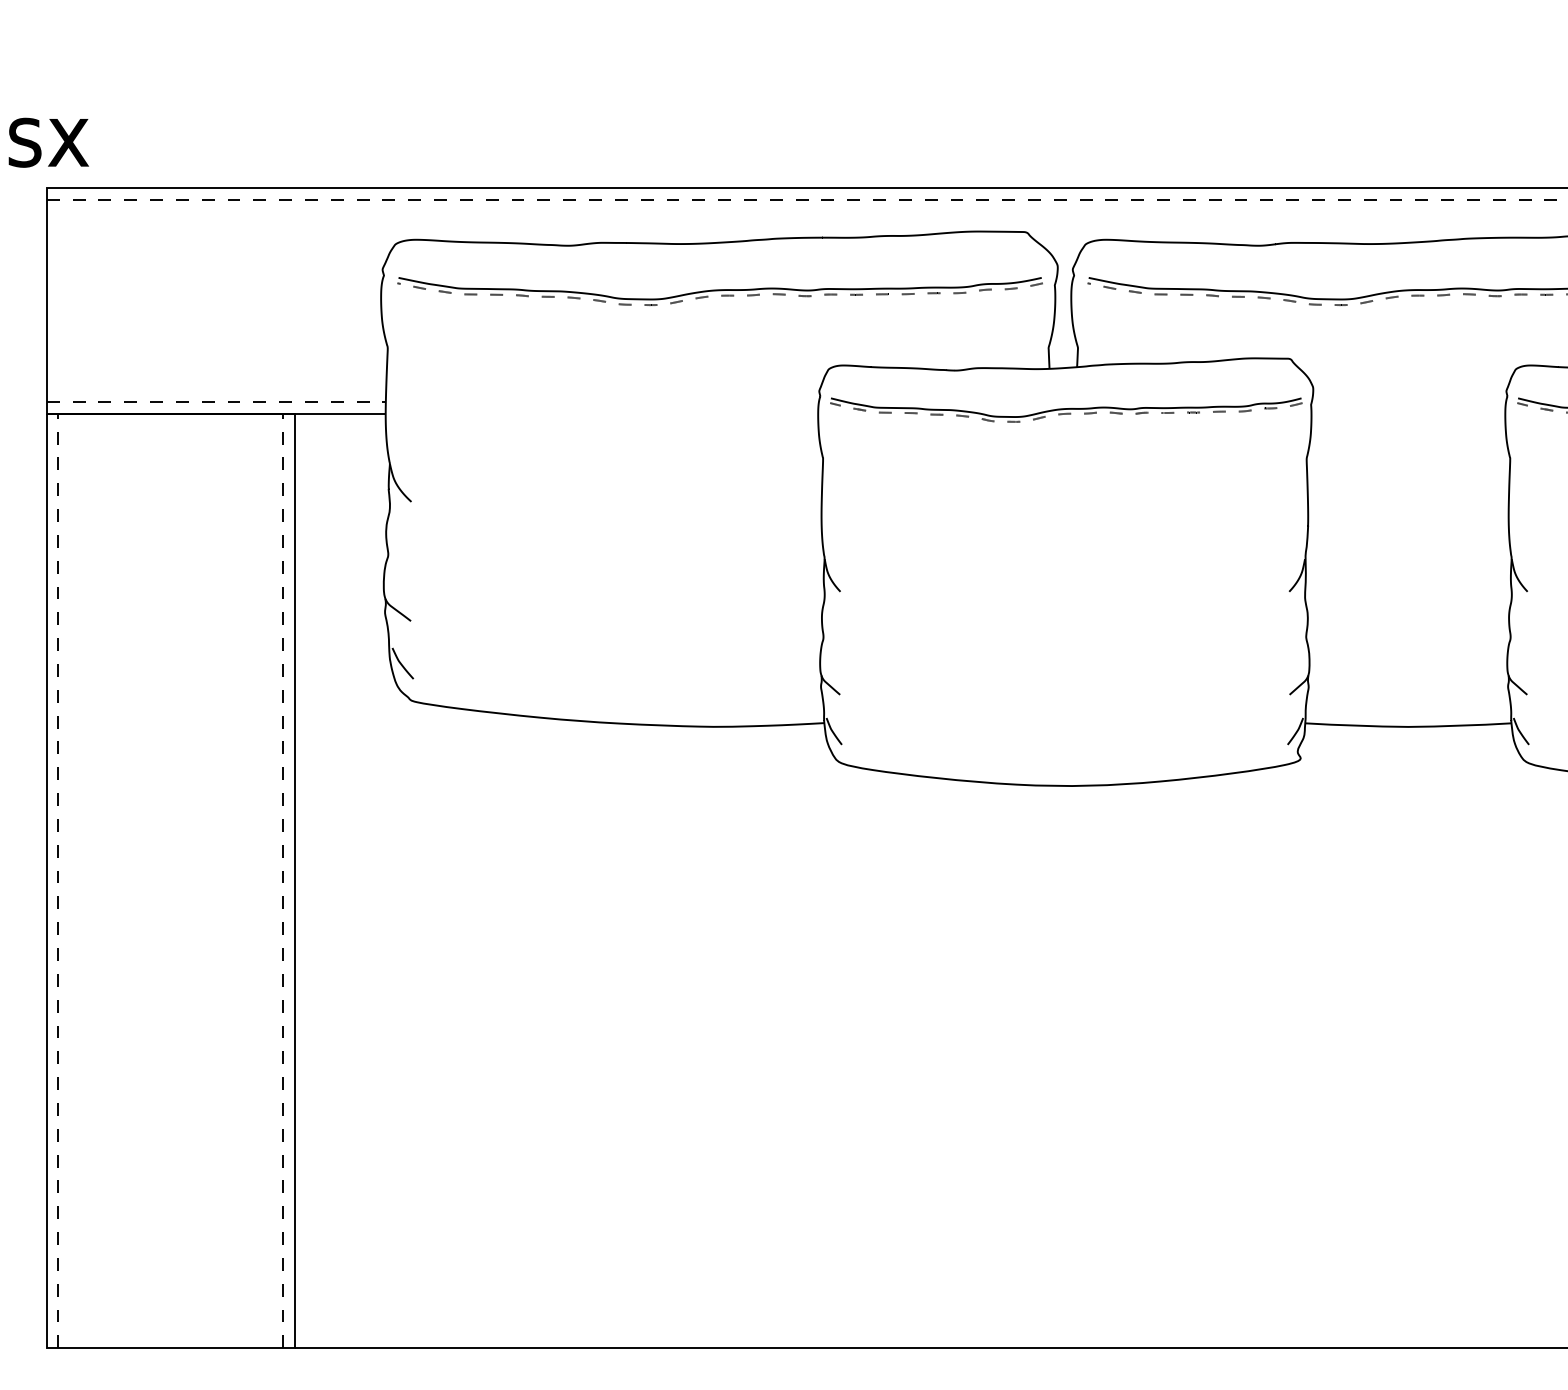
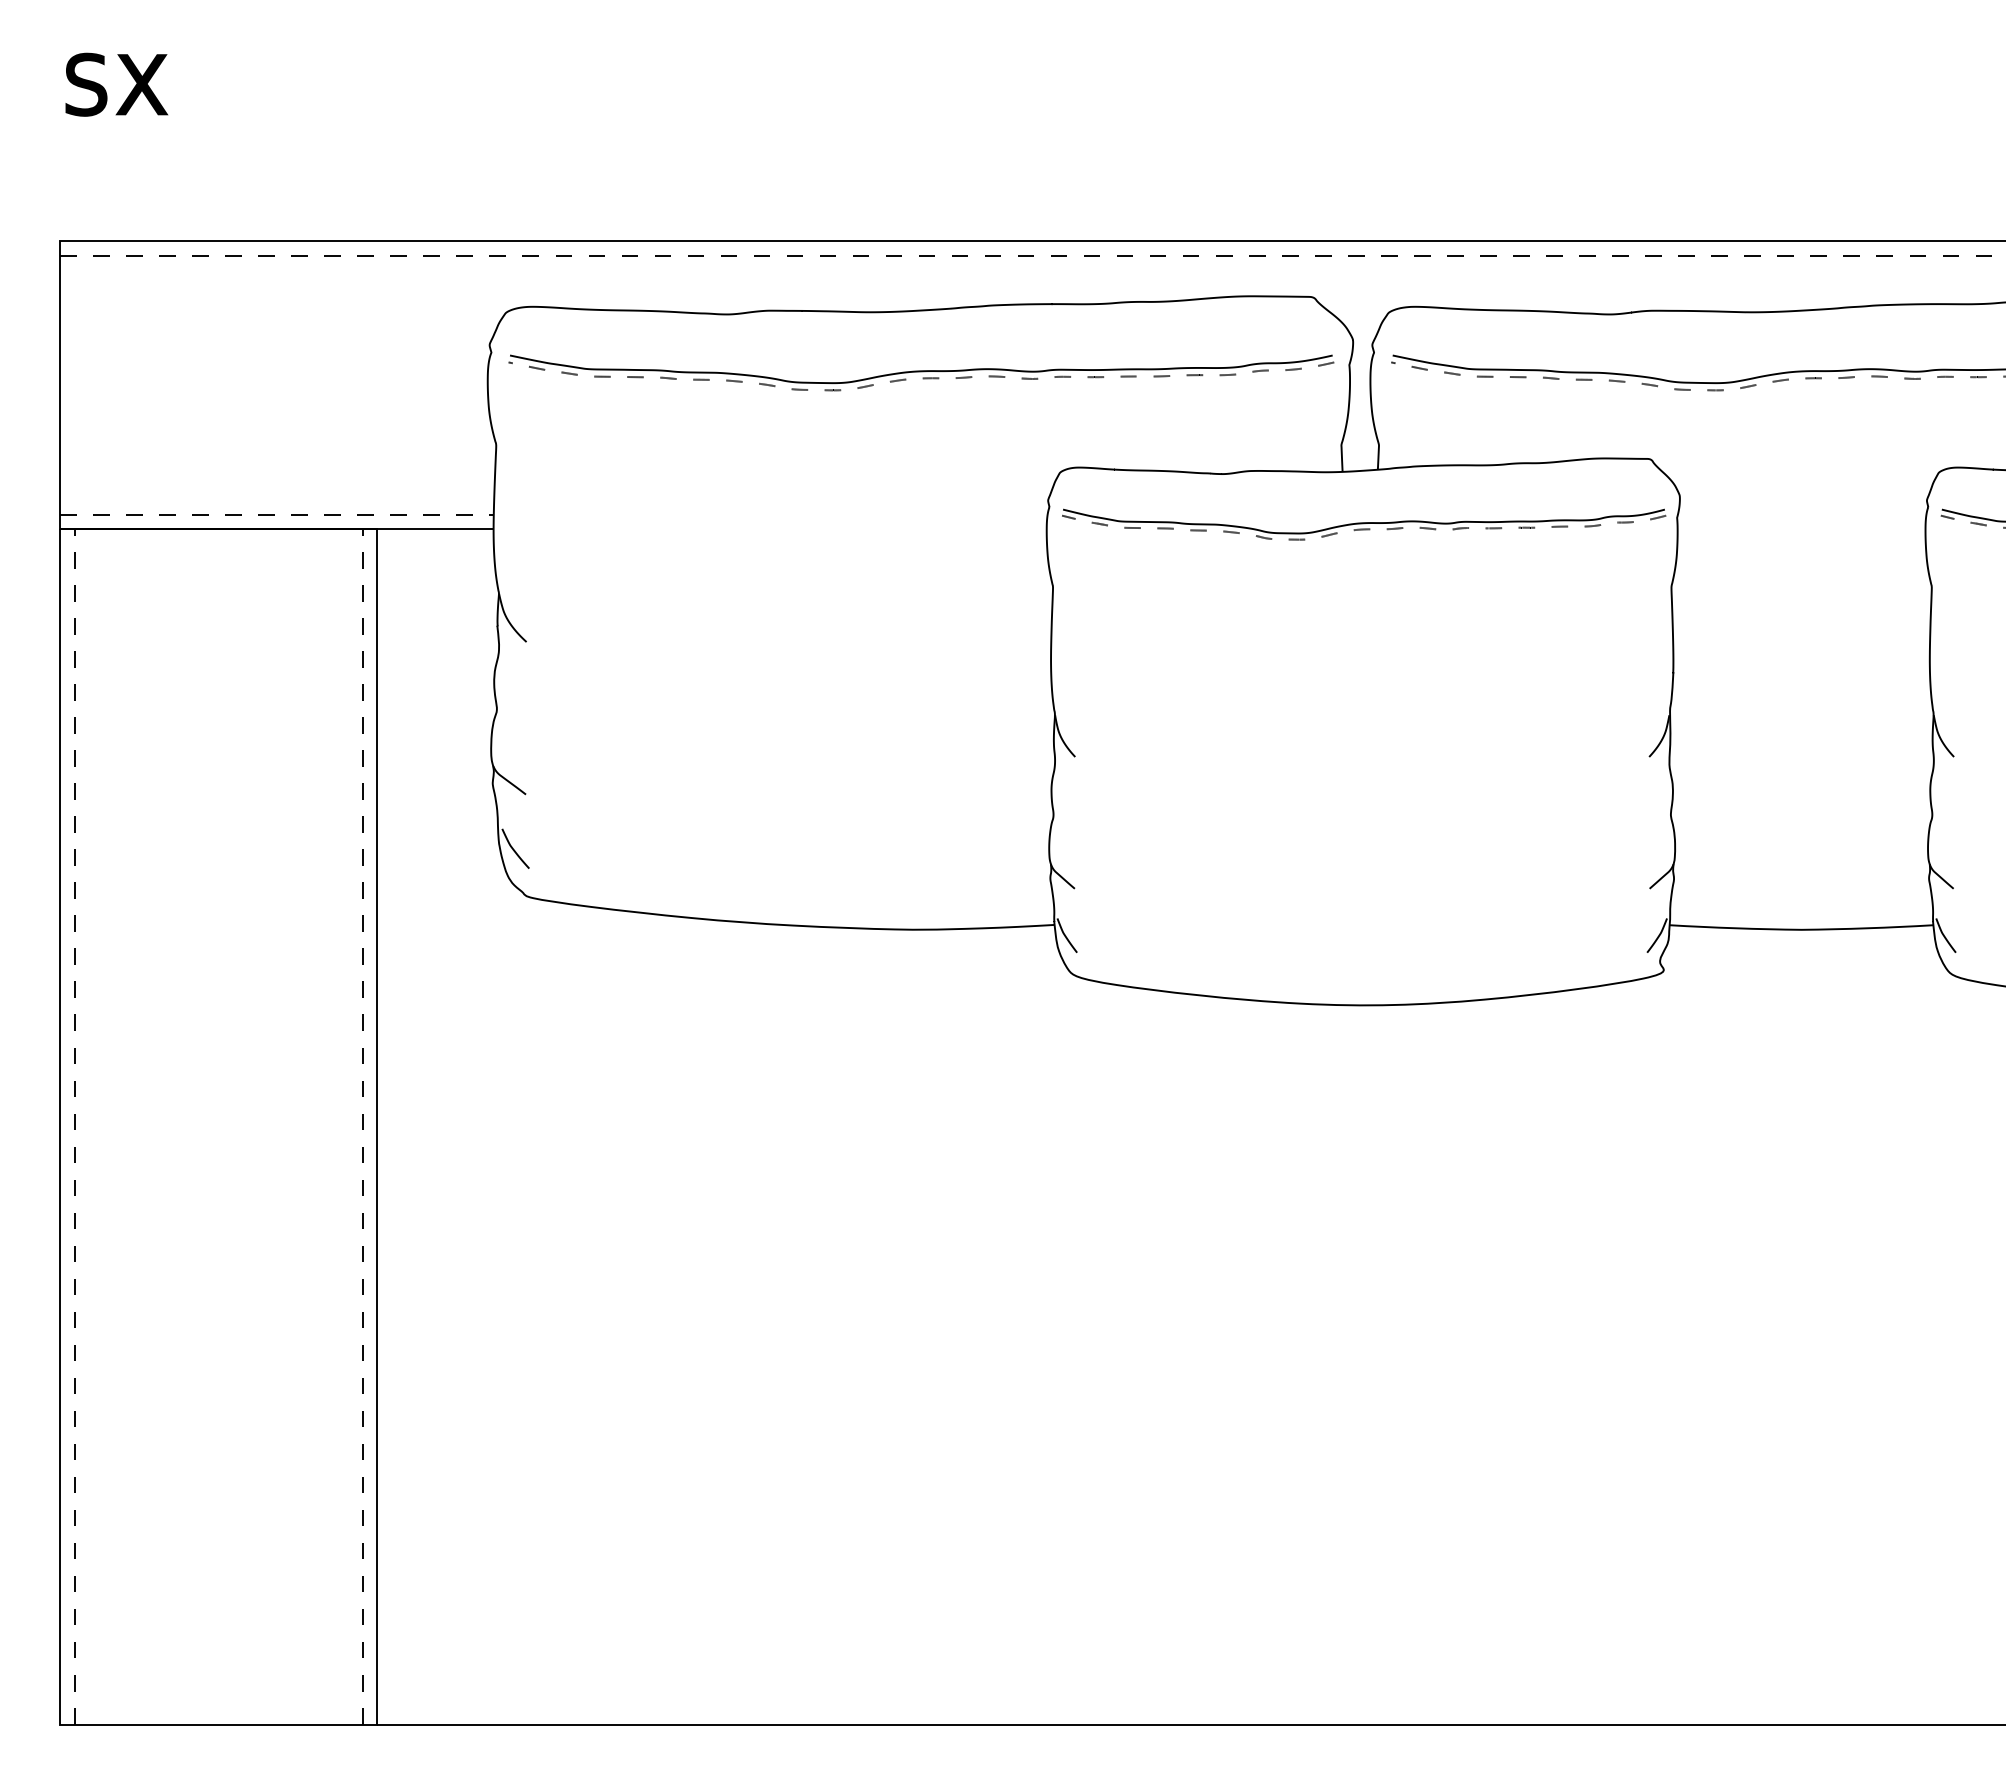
text: (48, 142) -> (116, 84), moved

